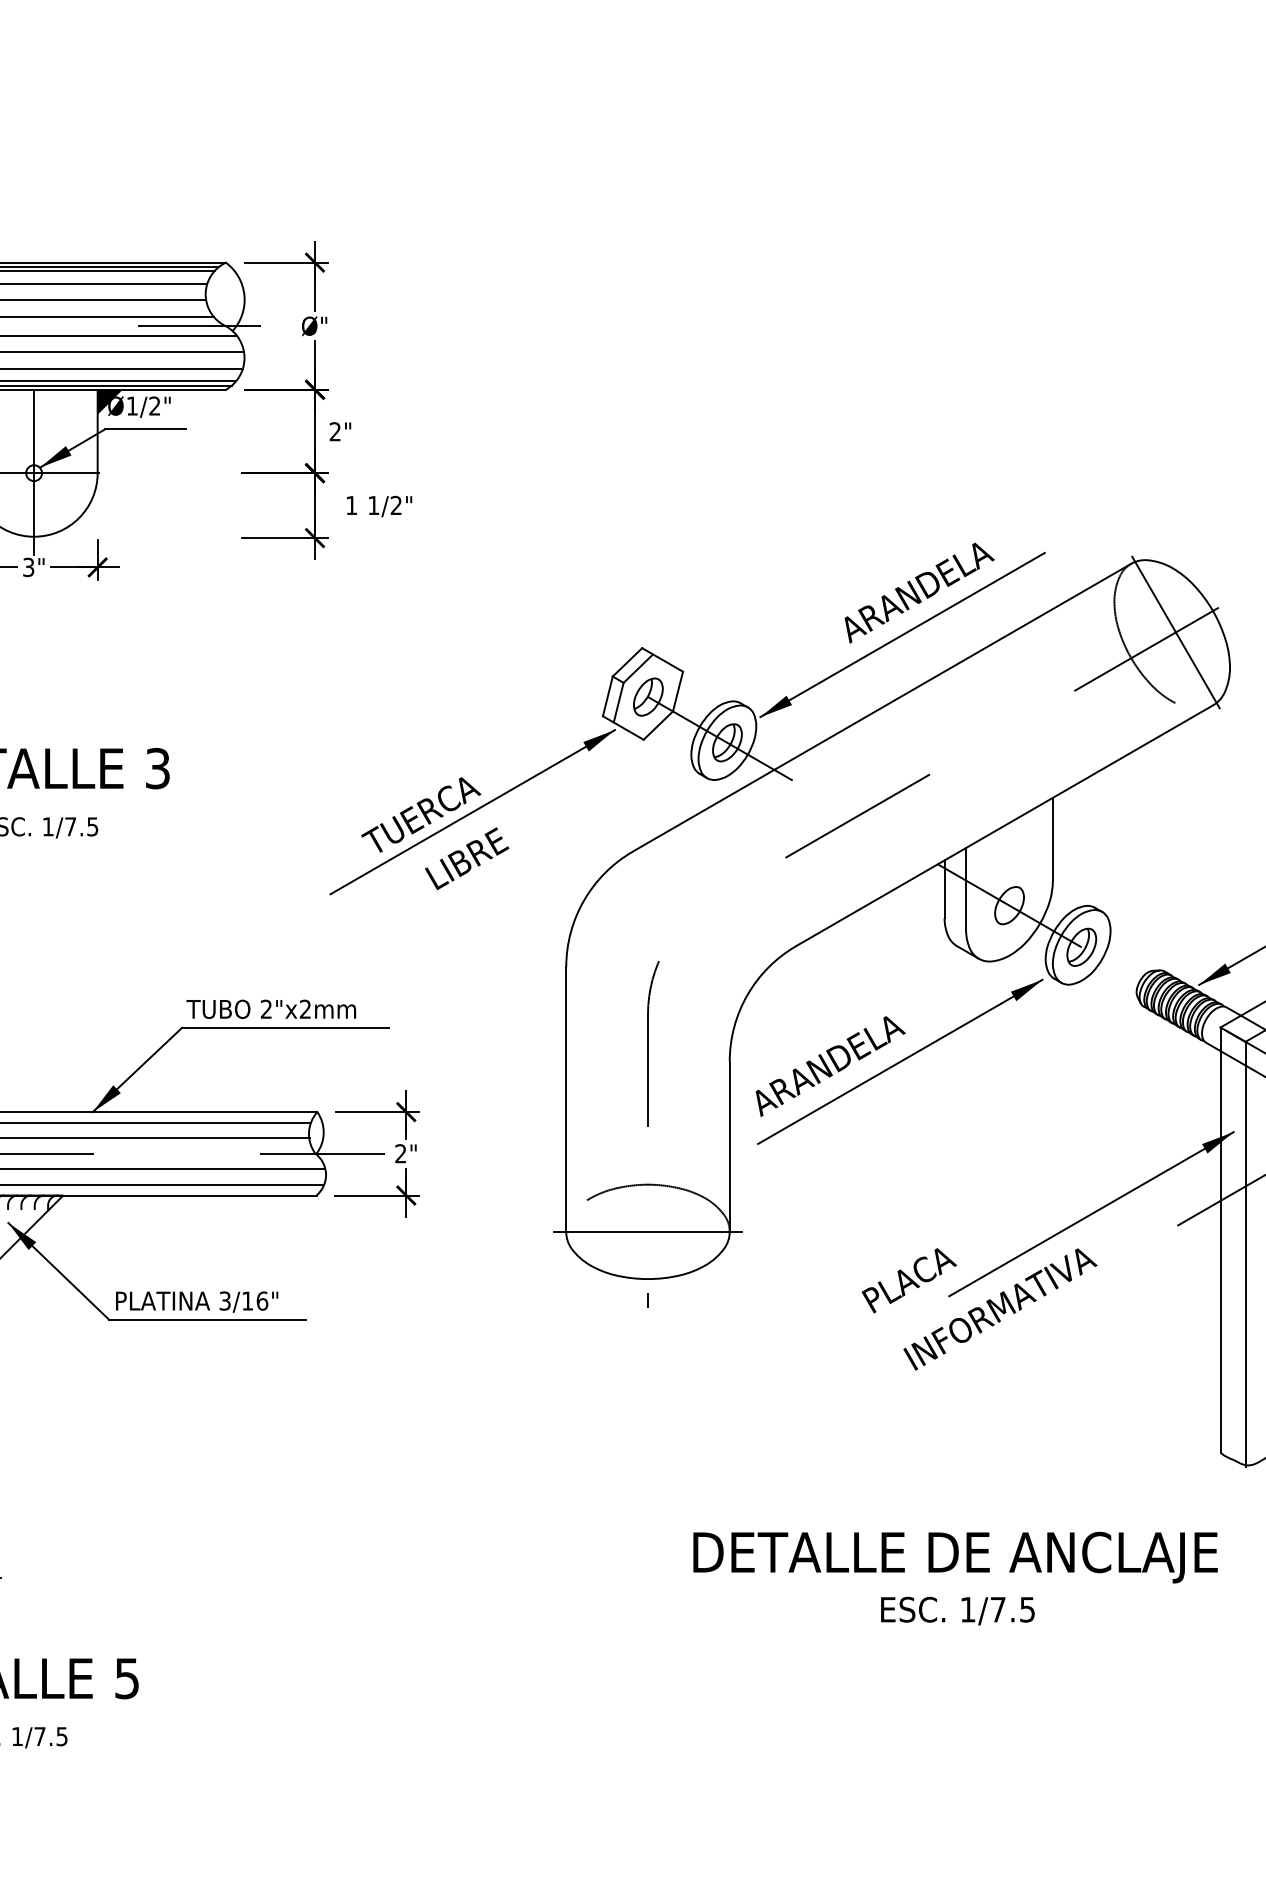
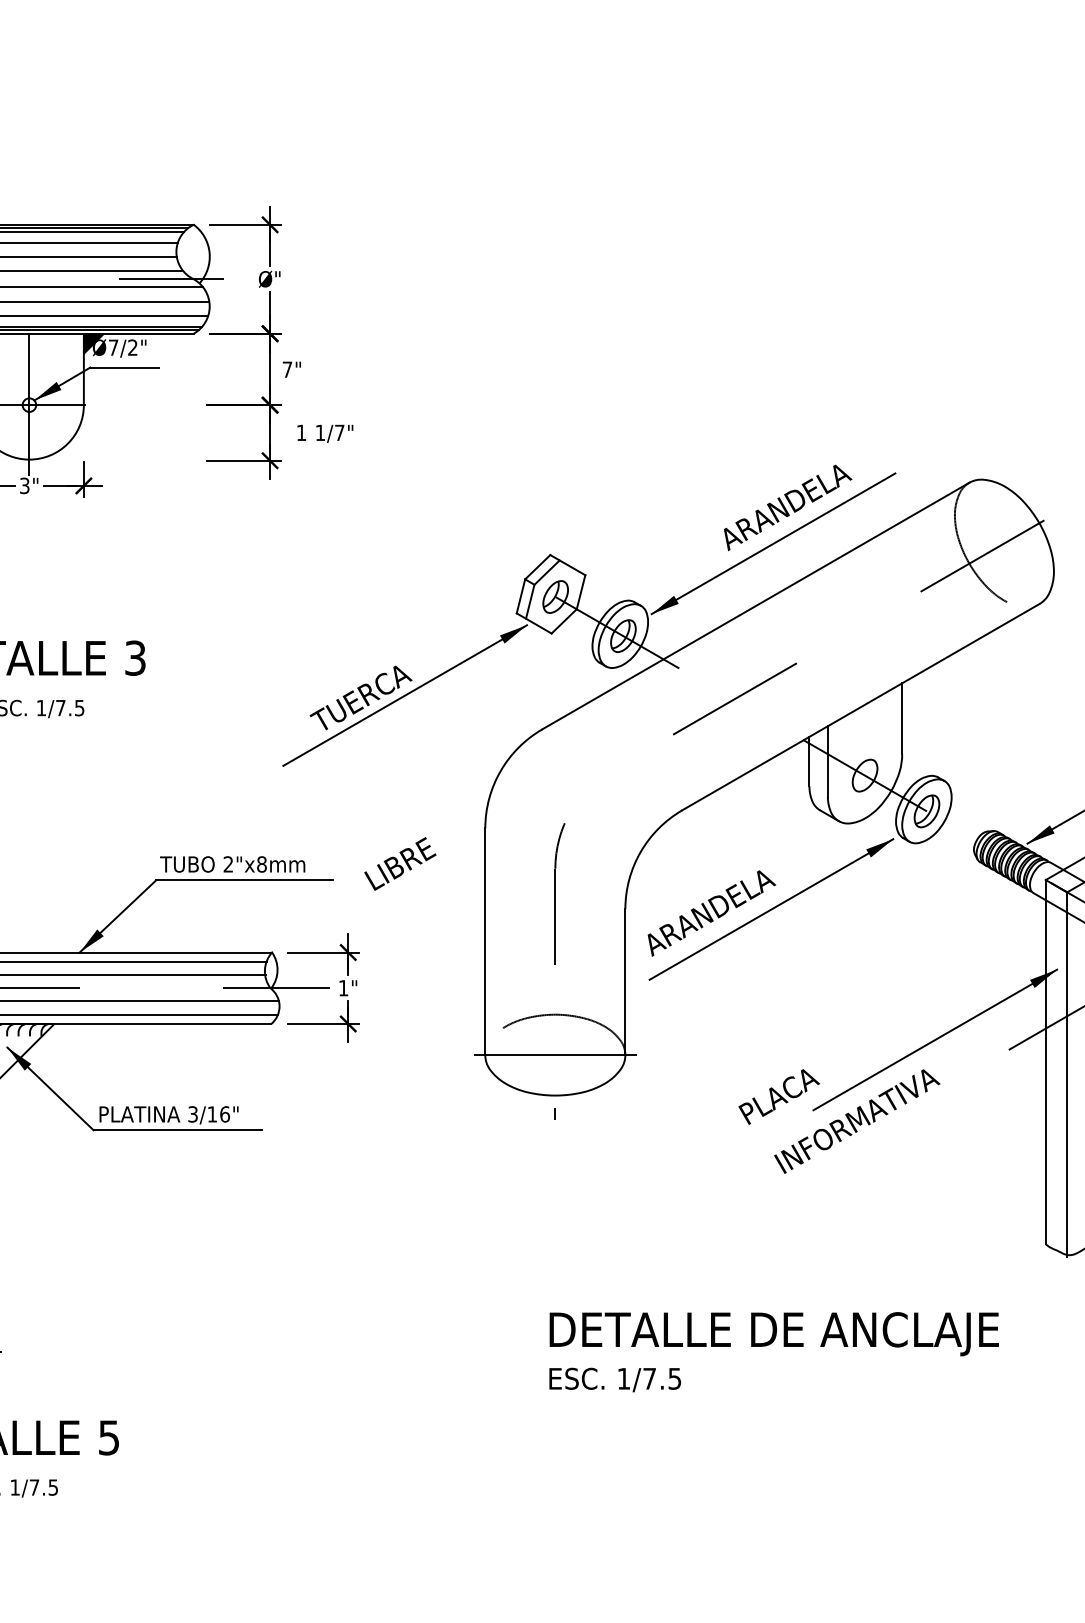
text: (132, 405) -> (113, 347), Ø1/2" -> Ø7/2"
text: (334, 431) -> (286, 369), 2" -> 7"
text: (395, 504) -> (339, 431), 1/2" -> 1/7"
line: (1175, 632) -> (1007, 541), removed
text: (467, 858) -> (400, 863), moved
text: (305, 1008) -> (261, 863), 2"x2mm -> 2"x8mm
text: (400, 1153) -> (343, 987), 2" -> 1"
text: (955, 1557) -> (774, 1334), moved
text: (957, 1610) -> (614, 1379), moved

